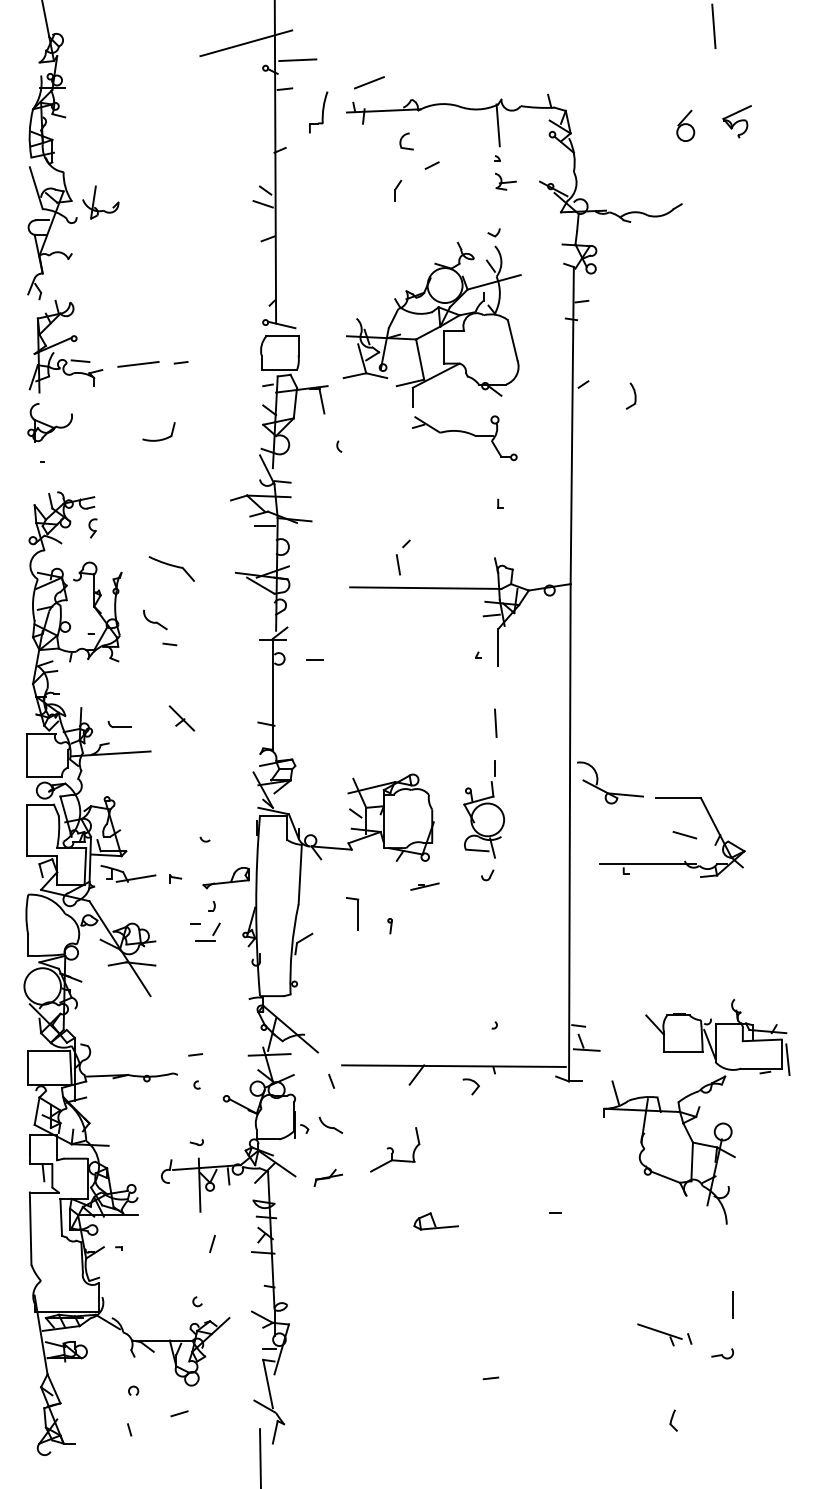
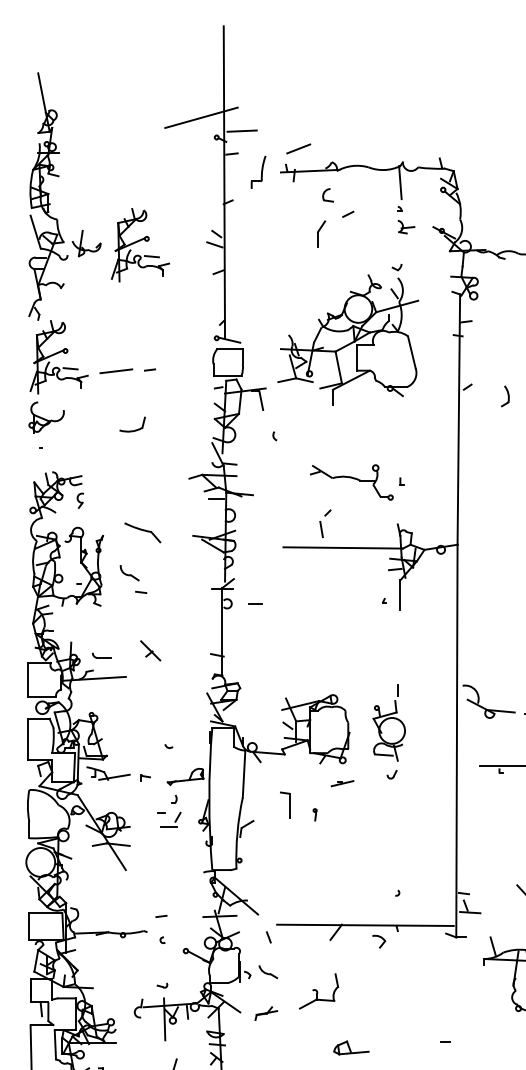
part: (398, 190) -> (321, 234), size x1.6
part: (168, 204) -> (140, 245), added
part: (464, 438) -> (351, 482), moved
line: (495, 723) -> (398, 654), removed

